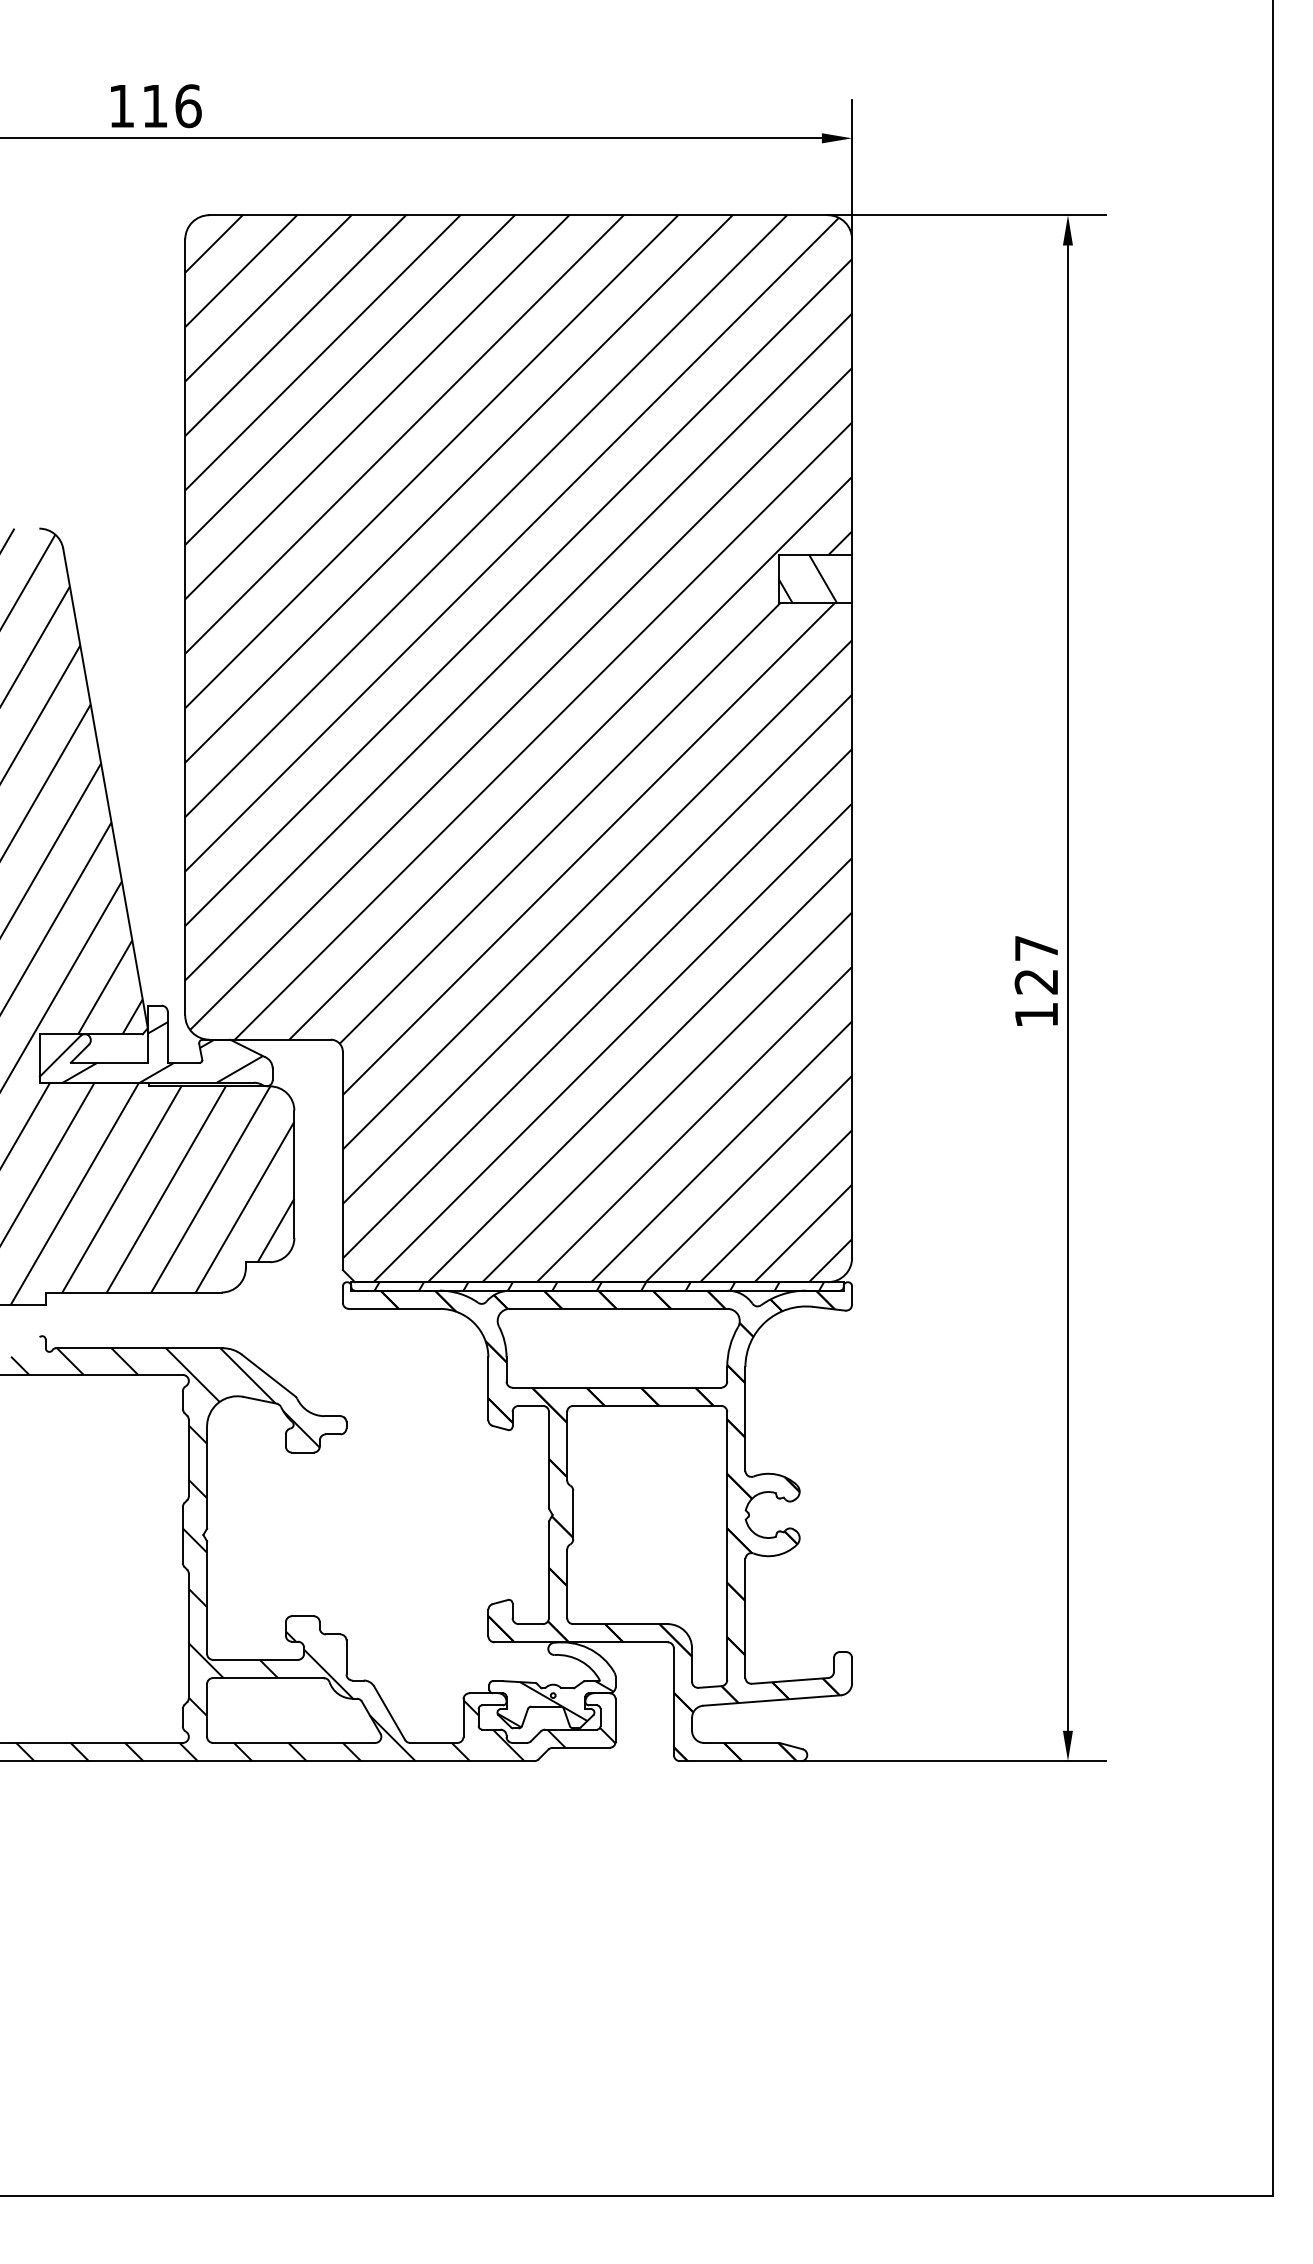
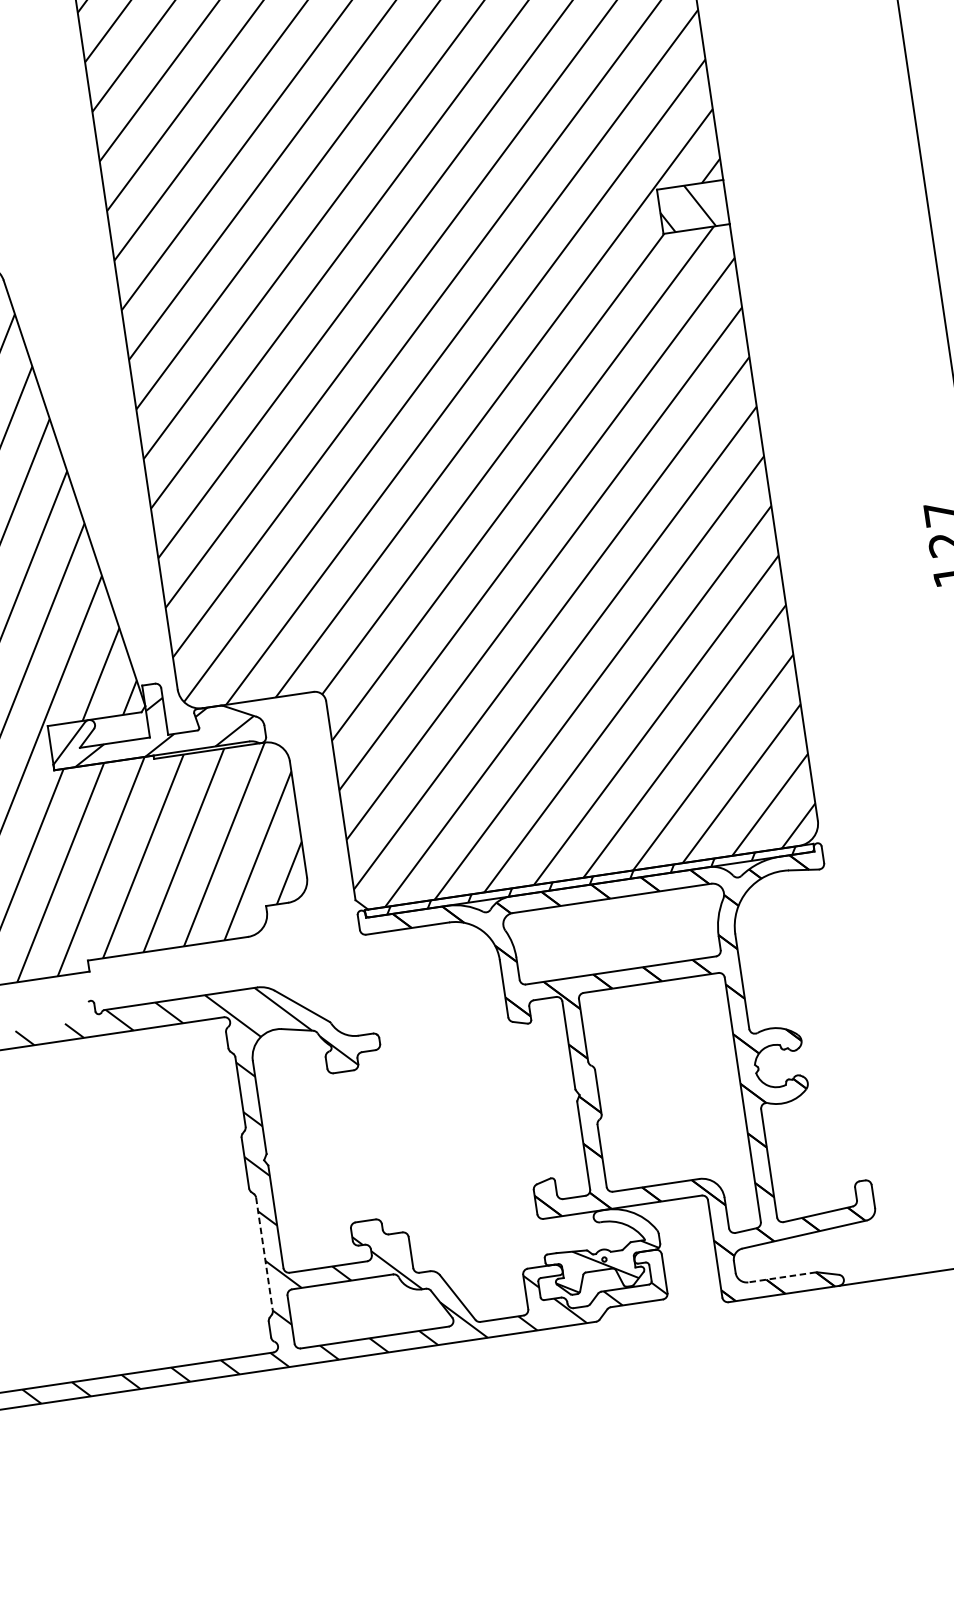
line: (188, 1636) -> (264, 1254), solid -> dashed
line: (740, 1742) -> (781, 1277), solid -> dashed

